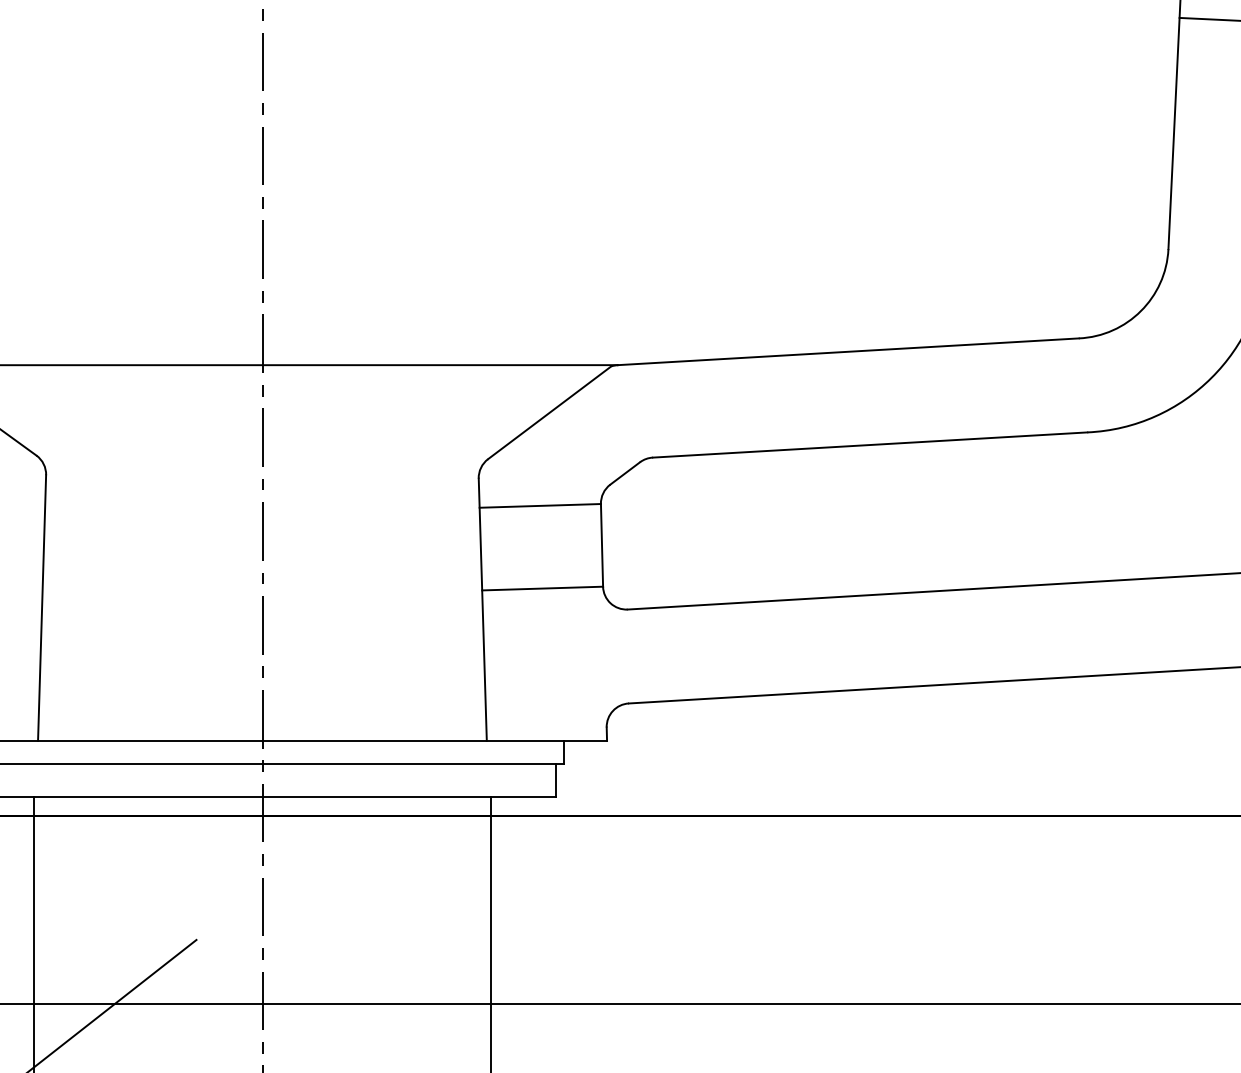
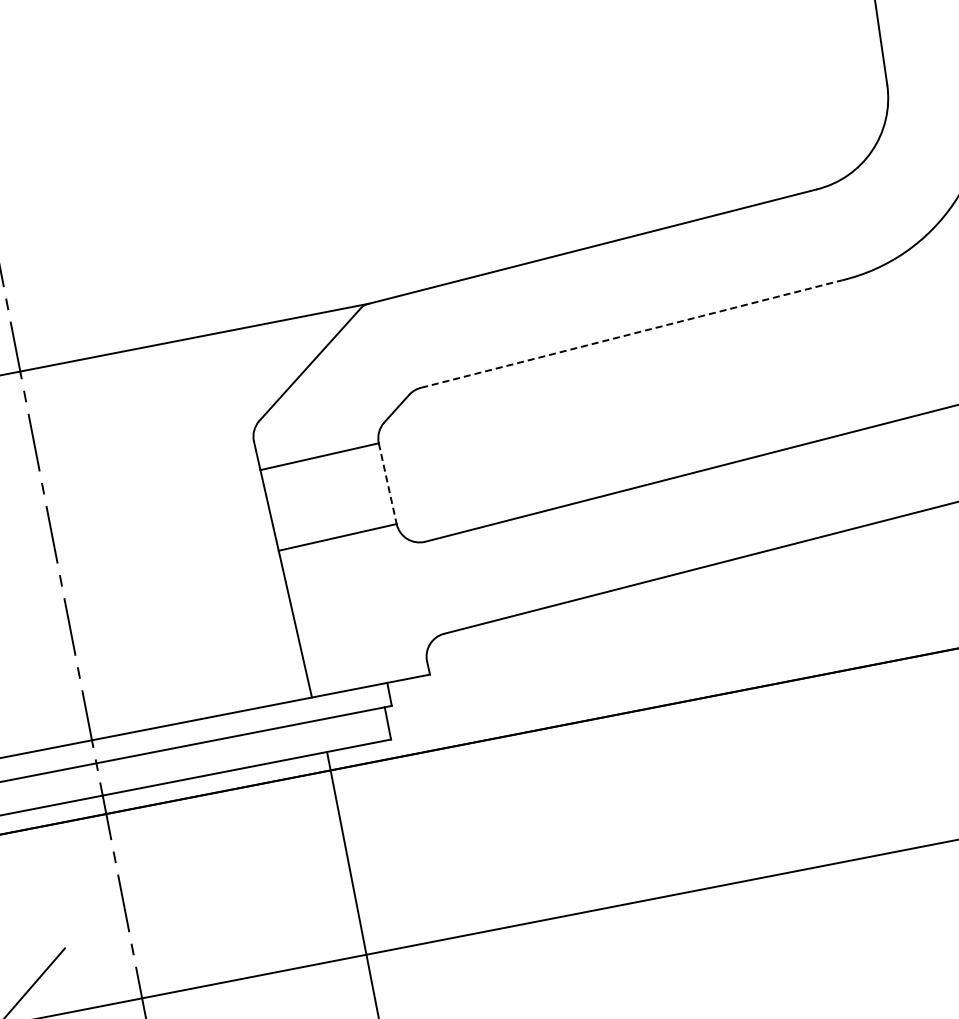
line: (870, 444) -> (632, 333), solid -> dashed
line: (602, 545) -> (388, 483), solid -> dashed

